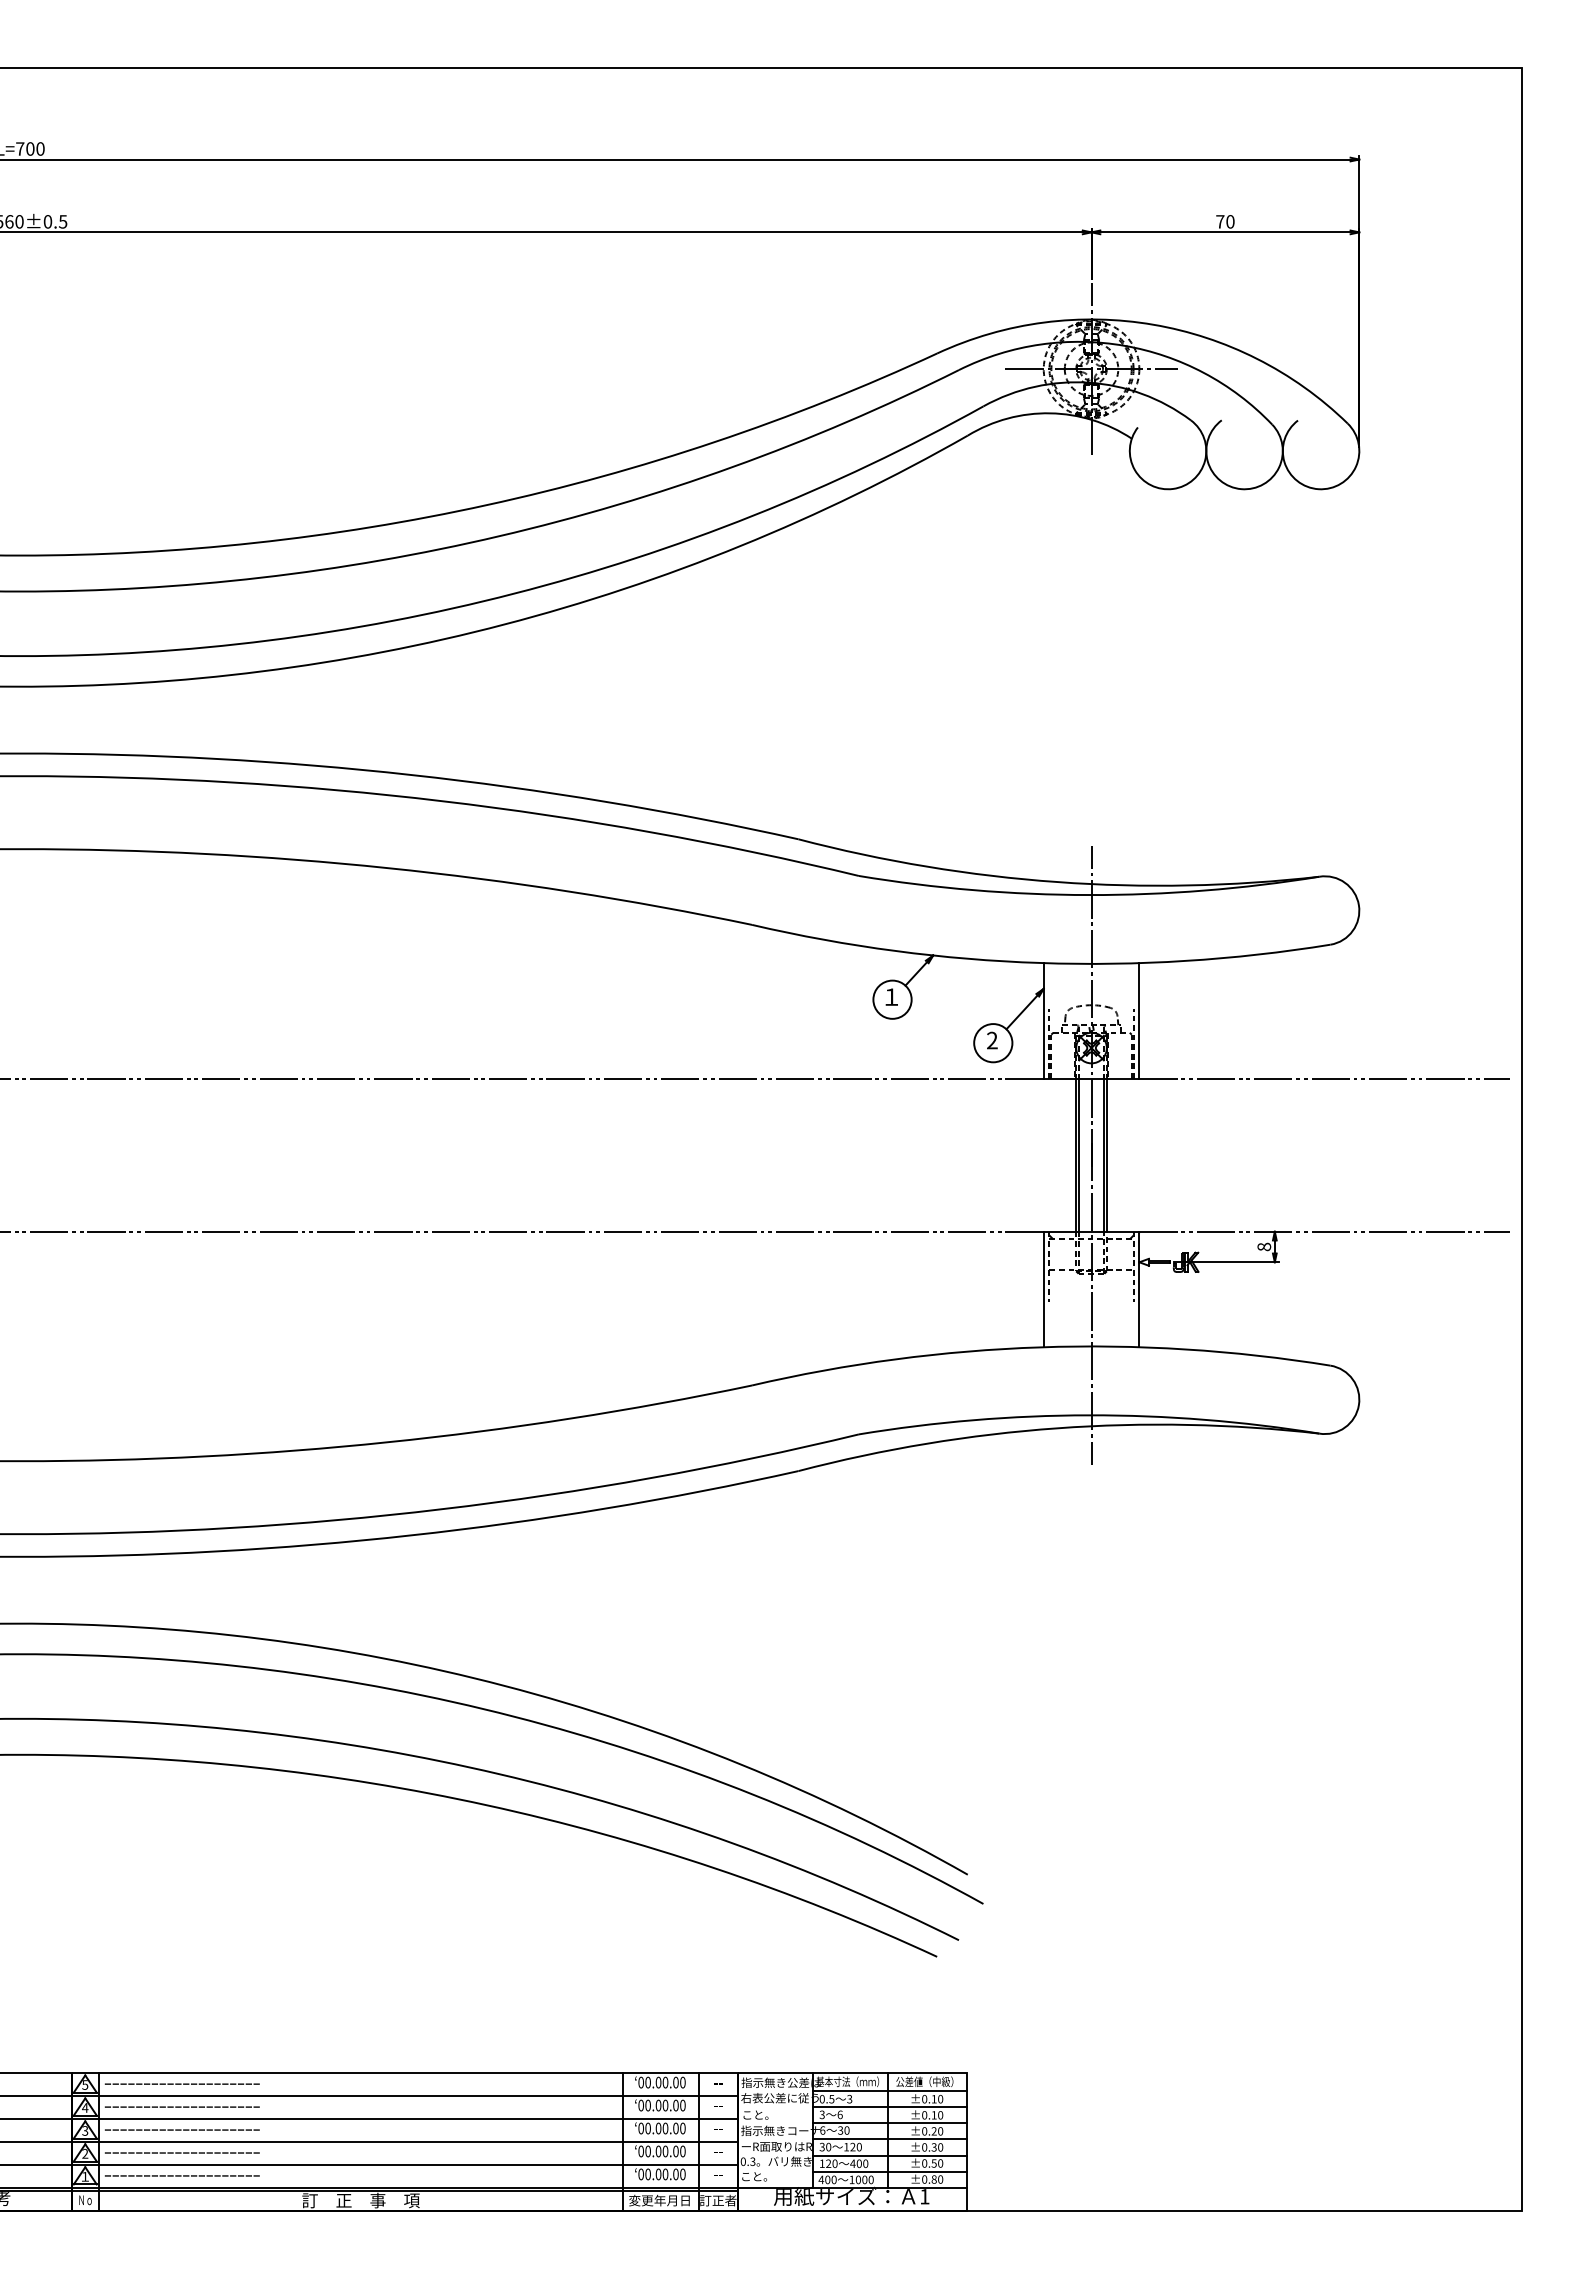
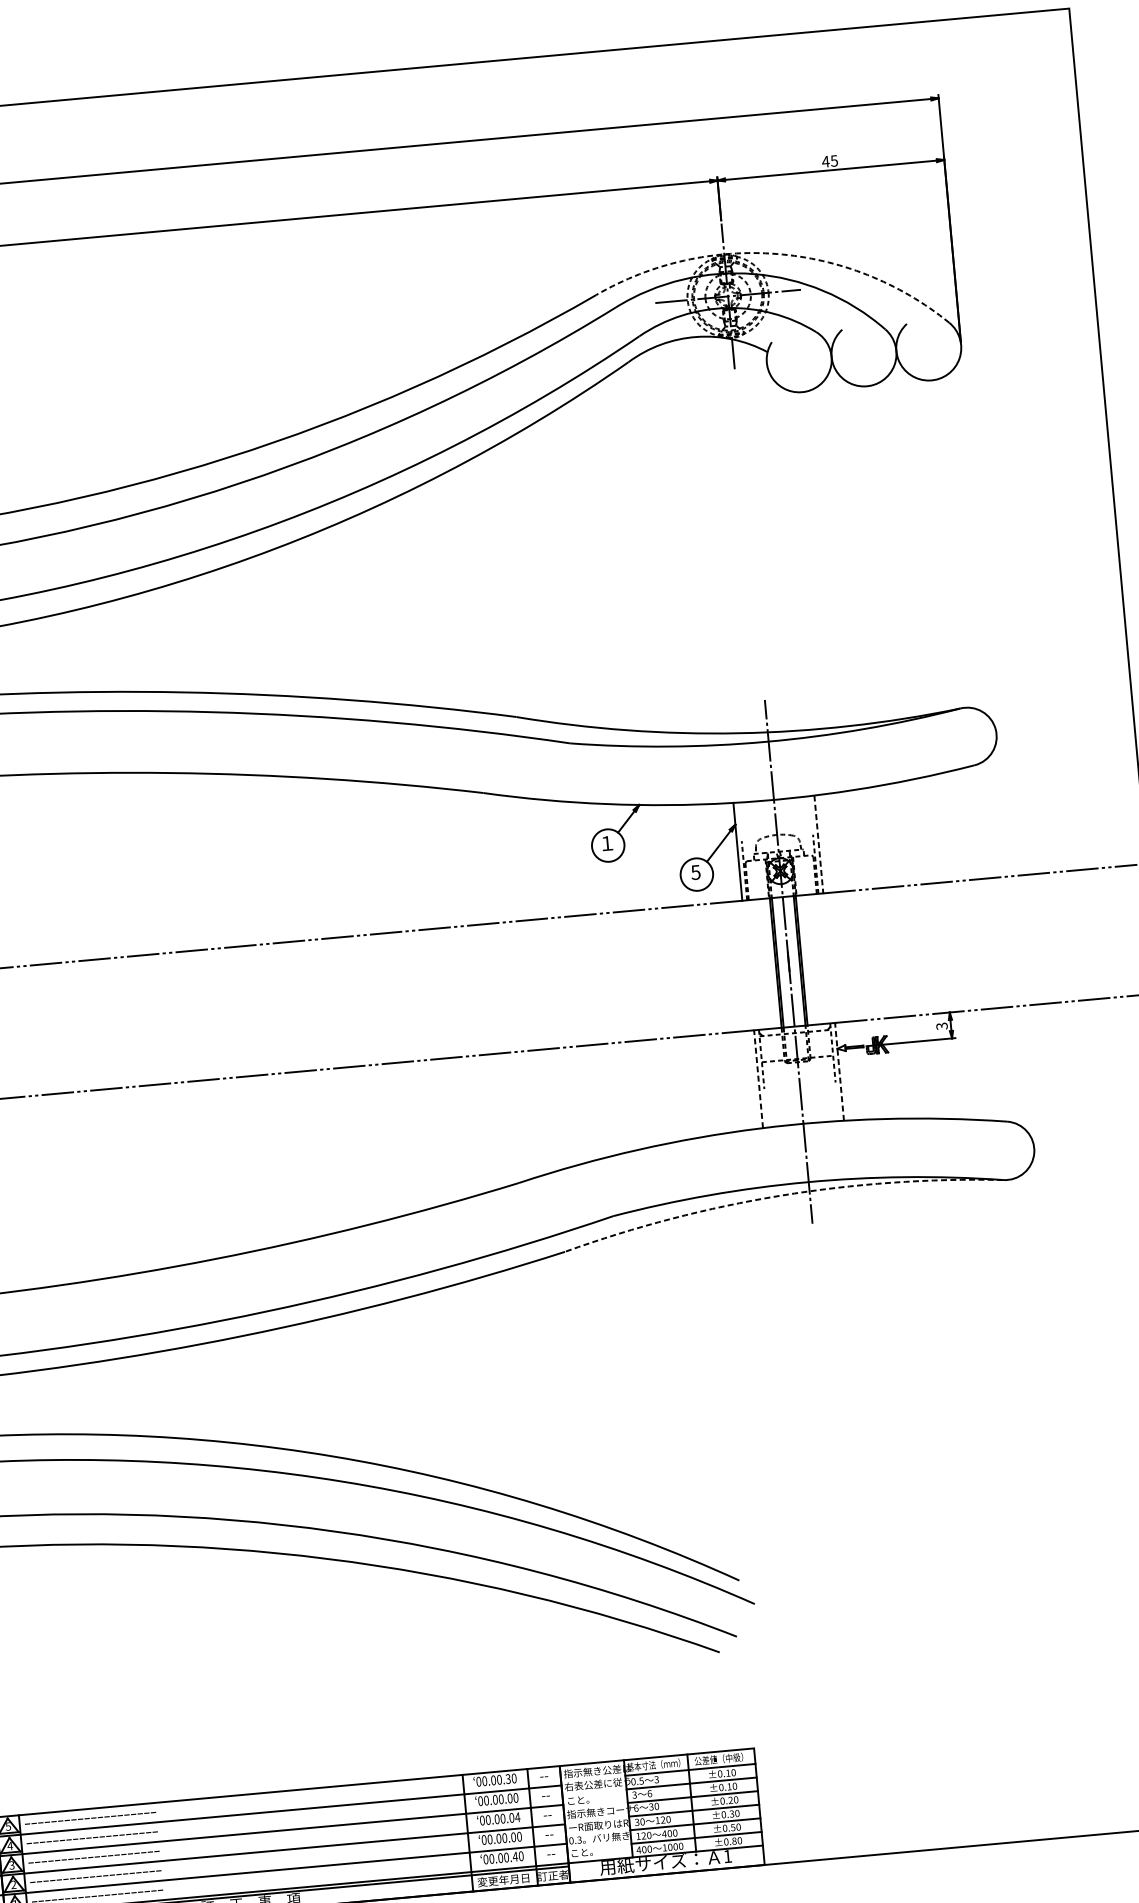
text: (1224, 221) -> (829, 161), 70 -> 45
arc: (1153, 324) -> (777, 253), solid -> dashed
line: (1139, 1020) -> (818, 844), solid -> dashed
text: (991, 1040) -> (695, 872), 2 -> 5
text: (1264, 1246) -> (942, 1025), 8 -> 3
line: (1043, 1289) -> (758, 1079), solid -> dashed
line: (1139, 1289) -> (839, 1071), solid -> dashed
arc: (1057, 1428) -> (780, 1195), solid -> dashed
text: (675, 2082) -> (507, 1778), 00.00.00 -> 00.00.30
text: (682, 2128) -> (517, 1817), 00.00.00 -> 00.00.04
text: (675, 2174) -> (515, 1856), 00.00.00 -> 00.00.40

